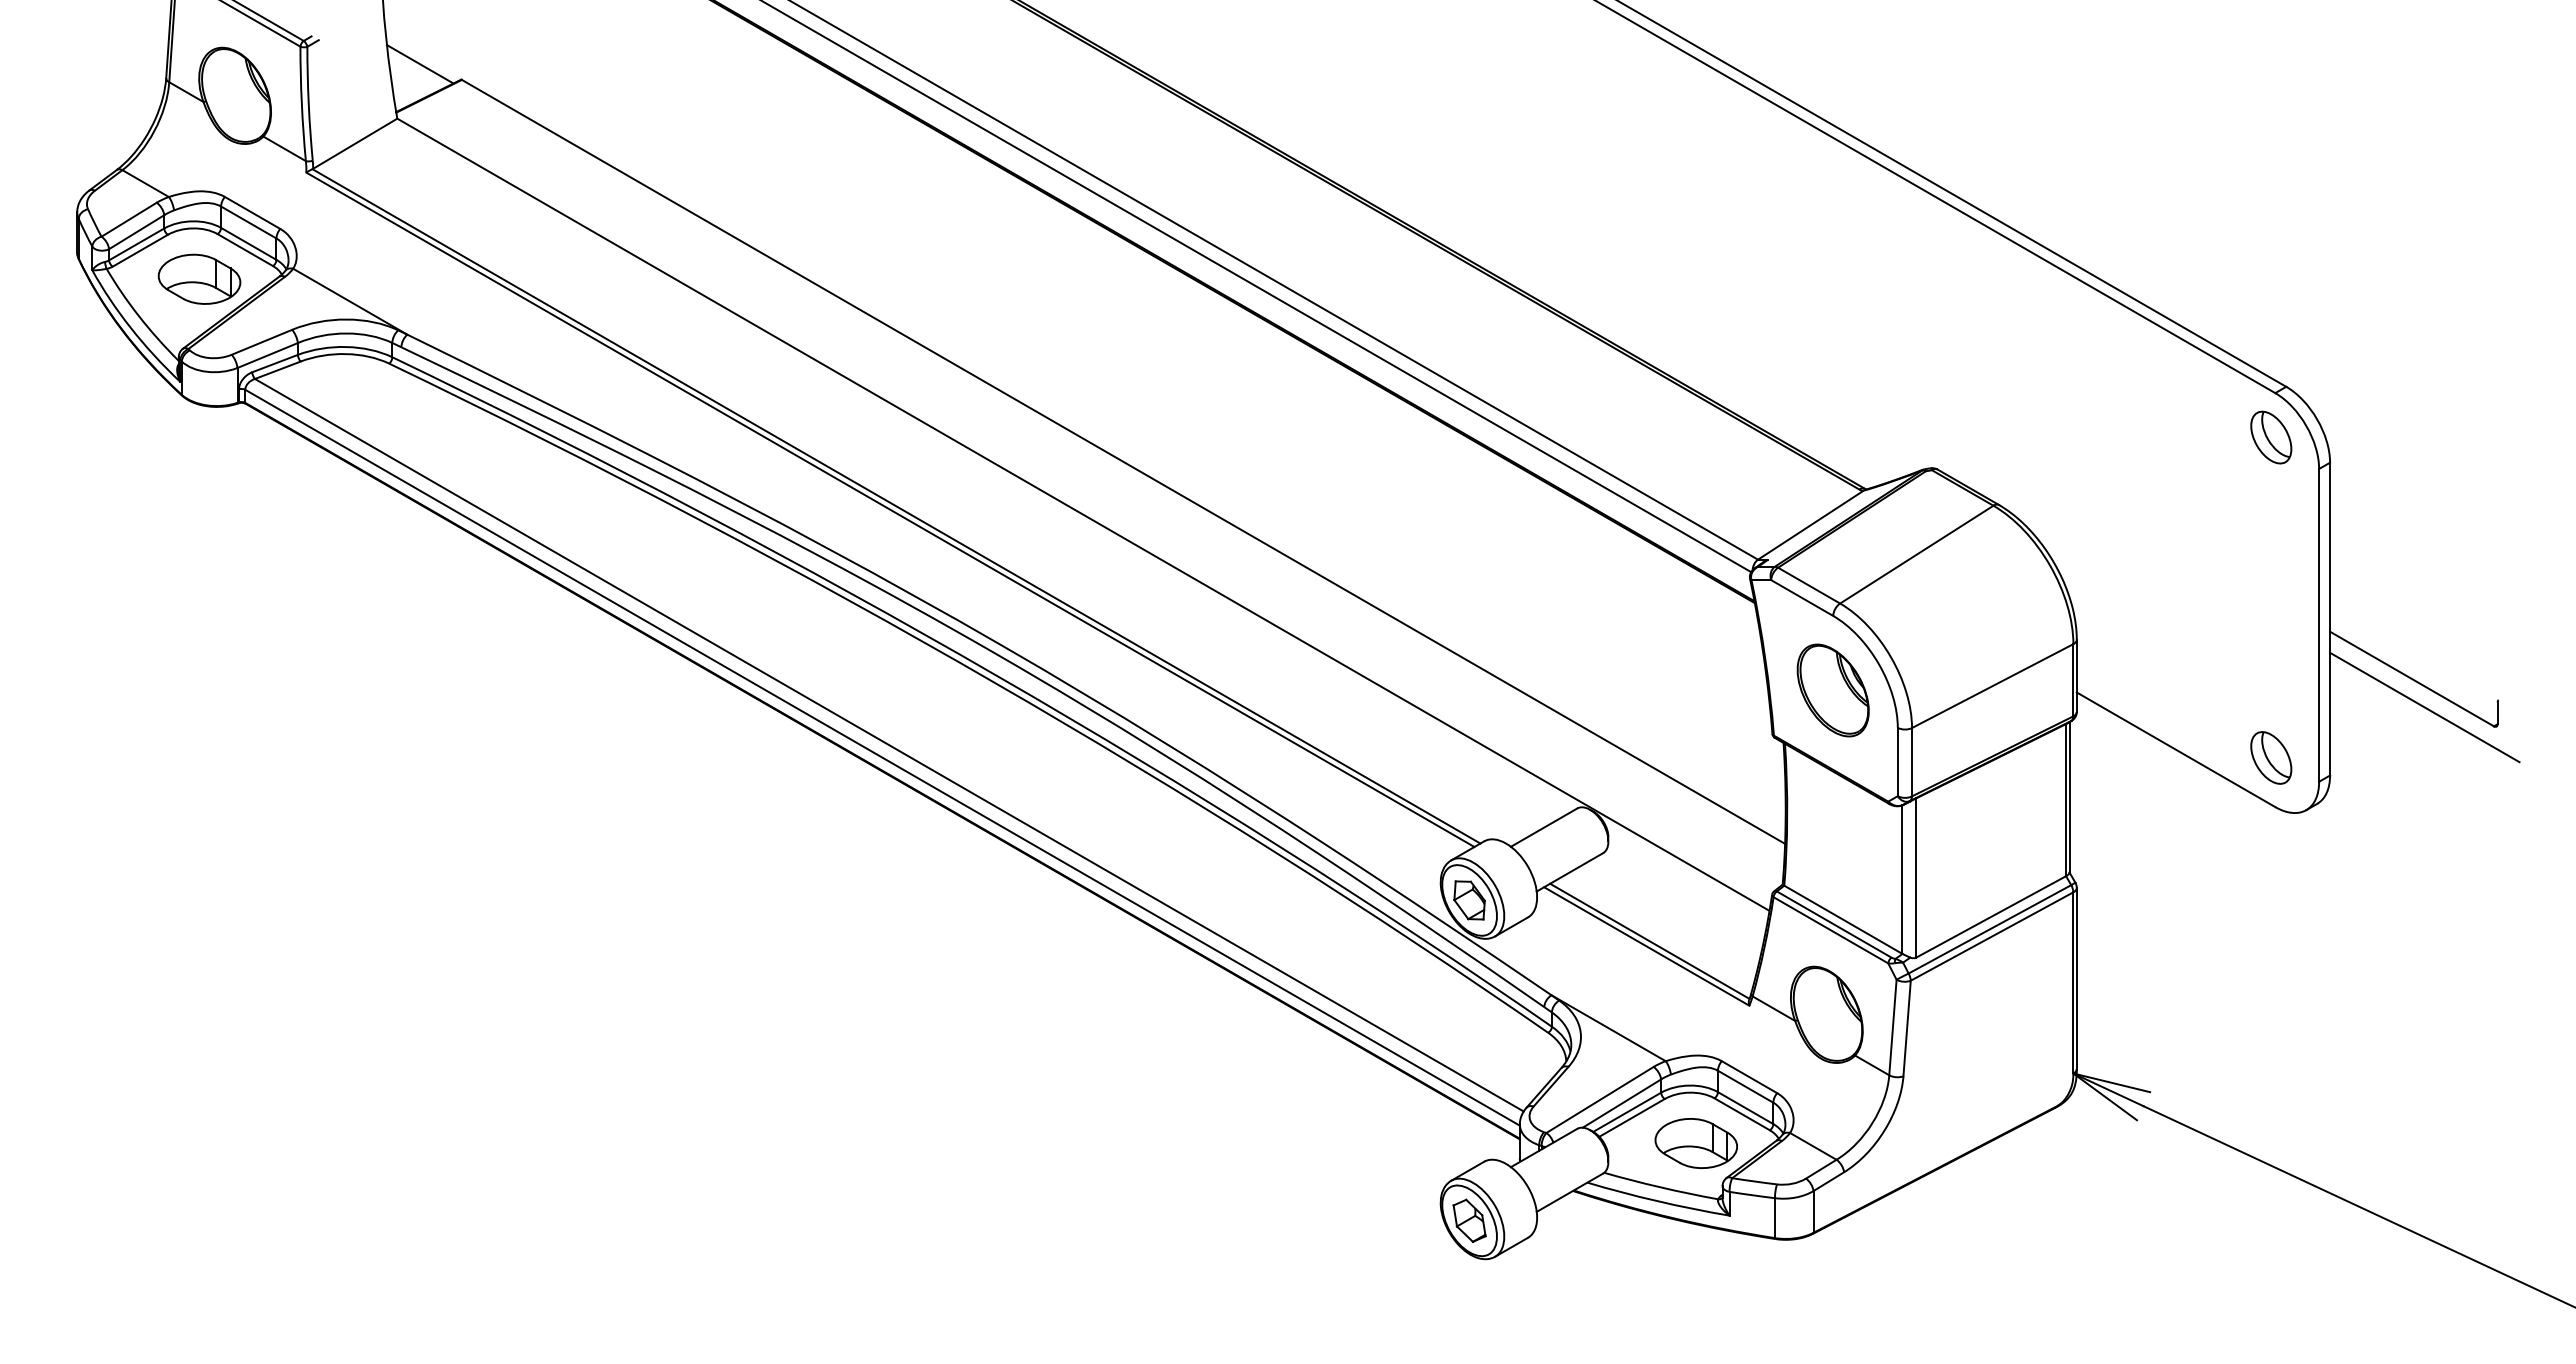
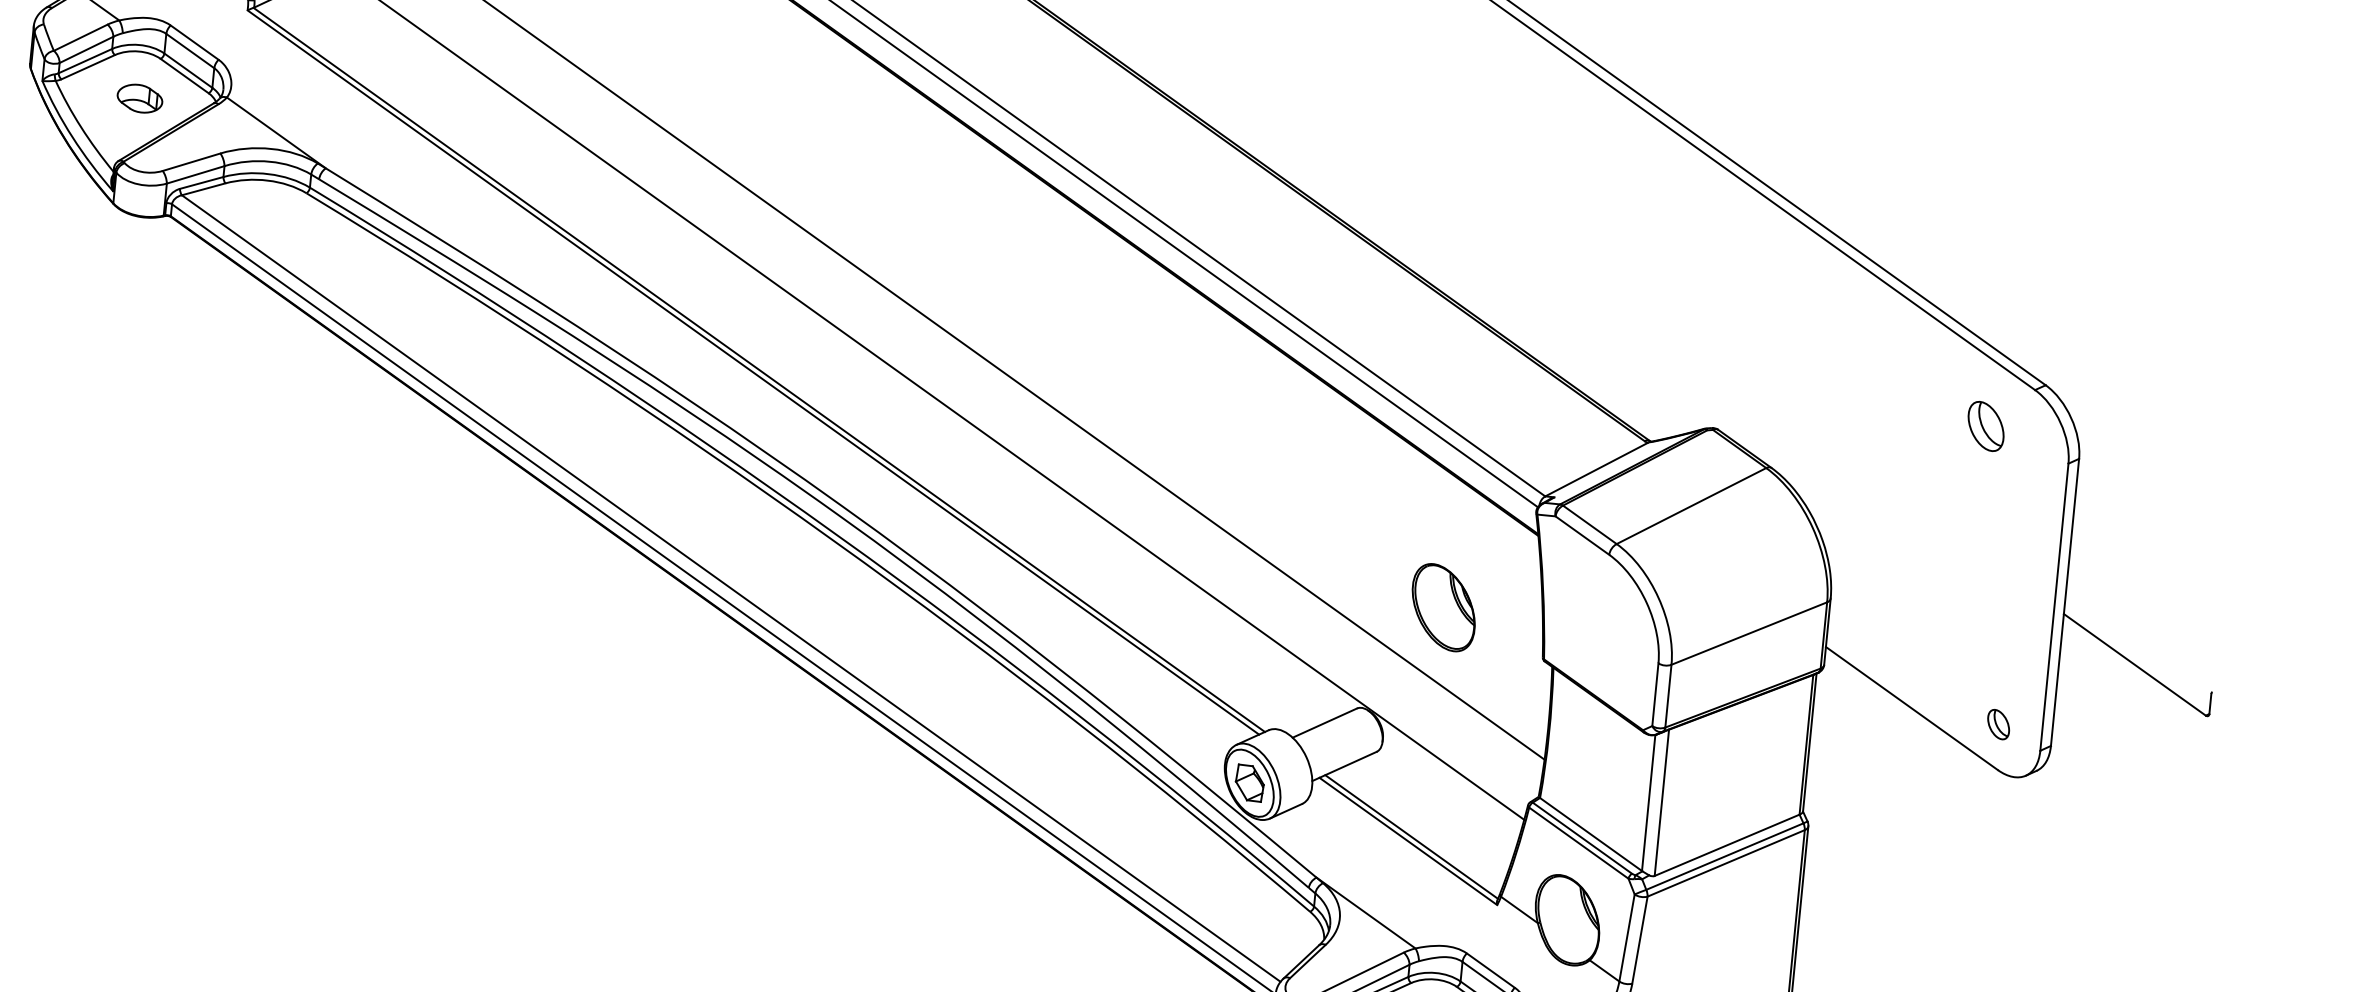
part: (199, 278) -> (140, 98), size x0.6
part: (2271, 437) -> (1986, 426), moved
part: (1832, 690) -> (1443, 607), moved
line: (2424, 707) -> (2143, 692), removed
part: (2271, 757) -> (1998, 724), size x0.6

